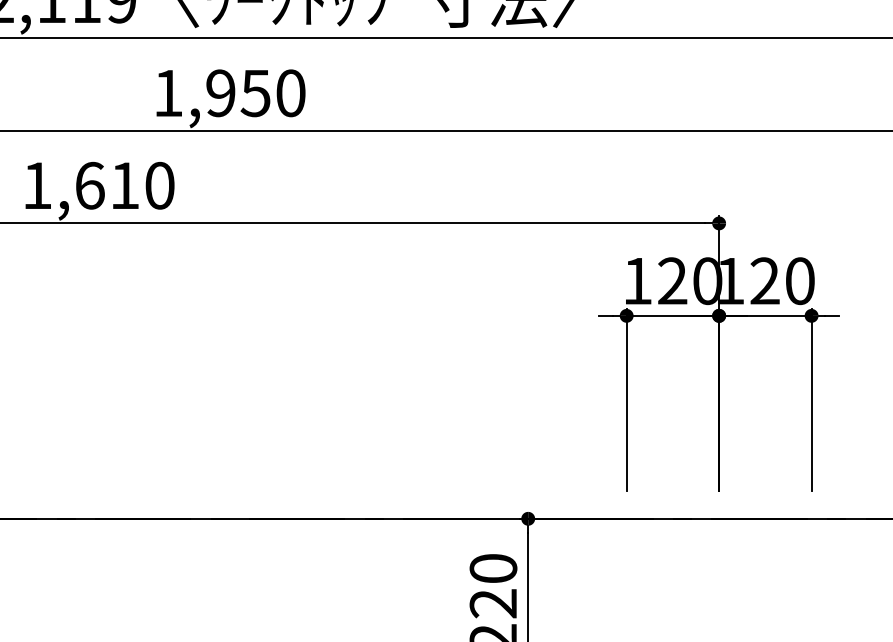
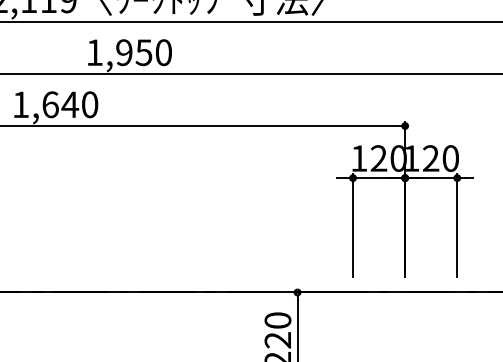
text: (125, 185) -> (70, 104), 1,610 -> 1,640

